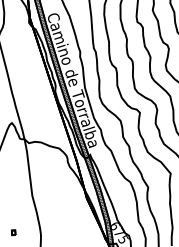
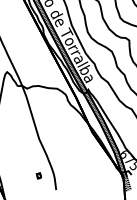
part: (13, 232) -> (38, 175), moved

